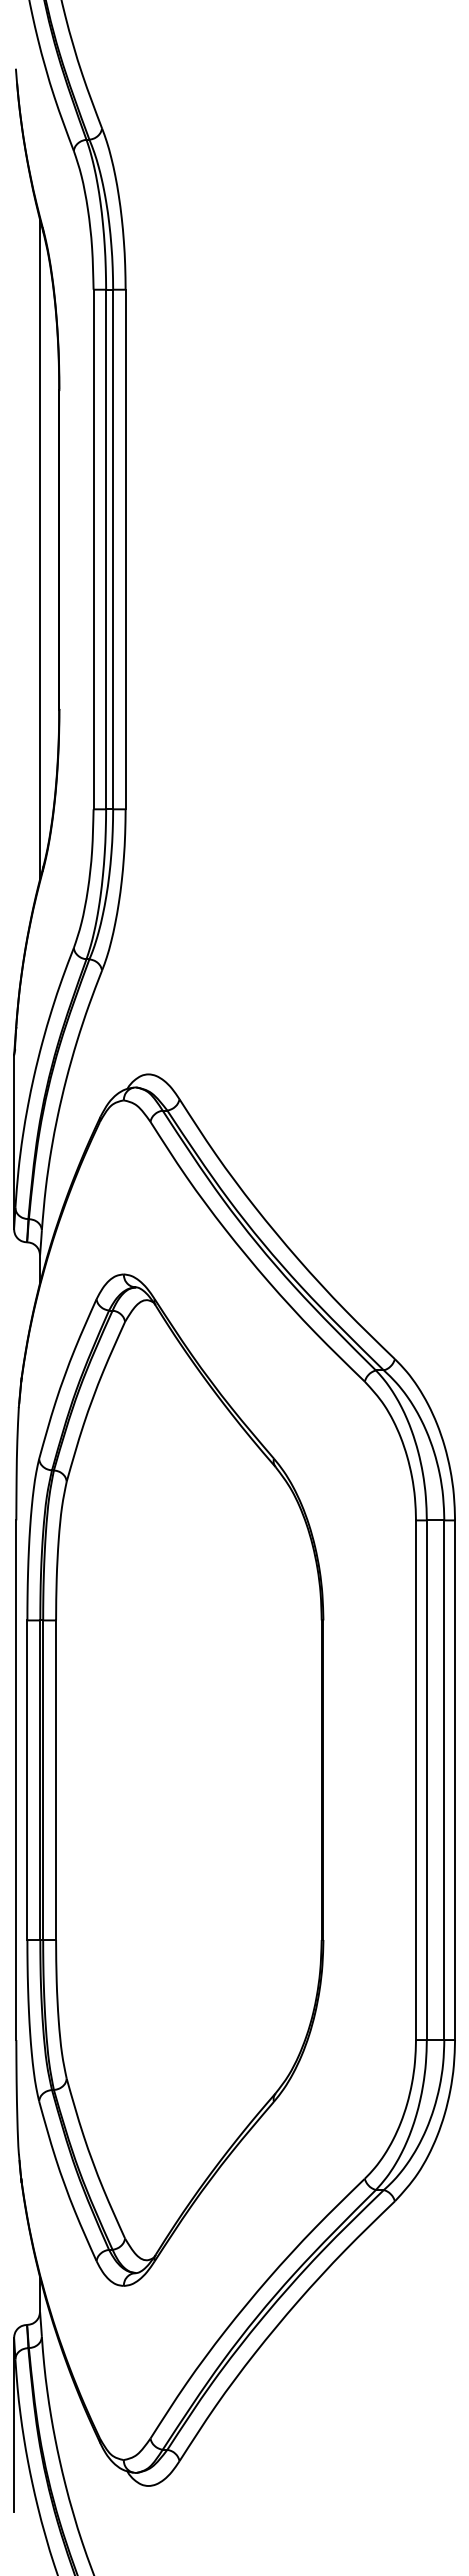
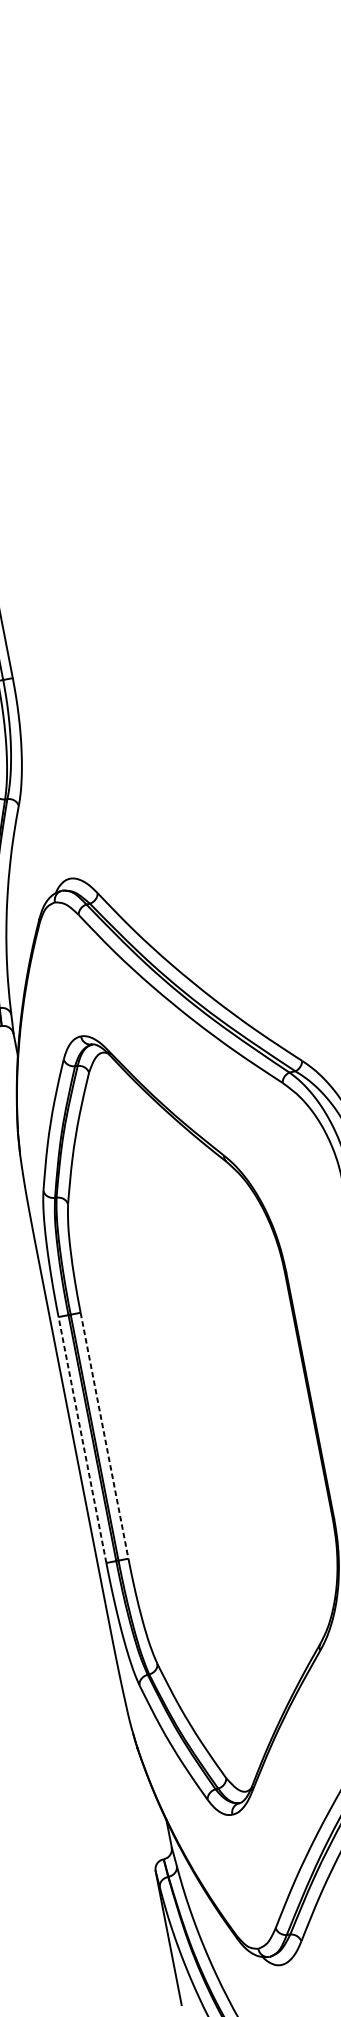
line: (27, 1780) -> (82, 1440), solid -> dashed
line: (56, 1780) -> (104, 1435), solid -> dashed

